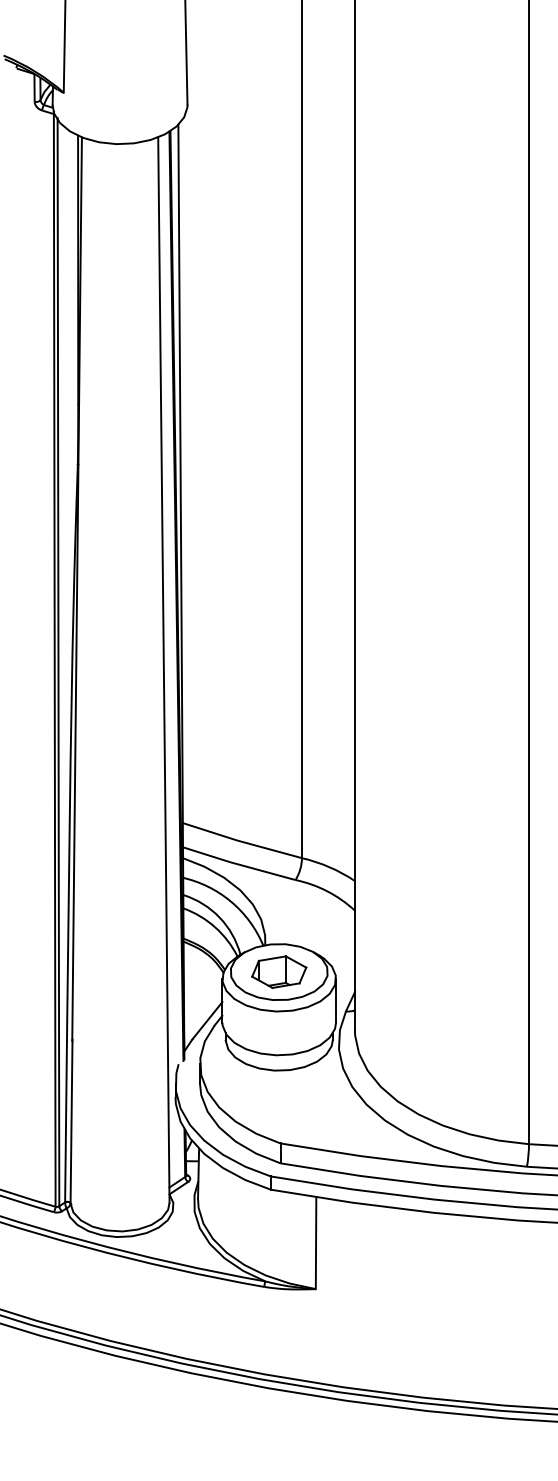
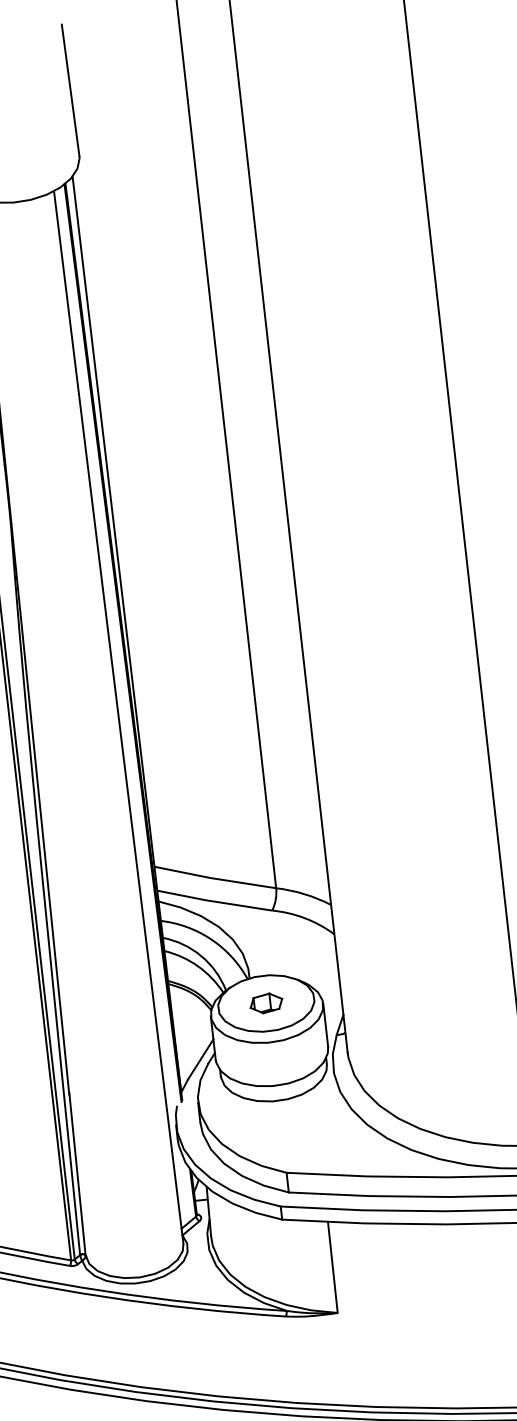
part: (279, 971) -> (266, 1002), size x0.6

